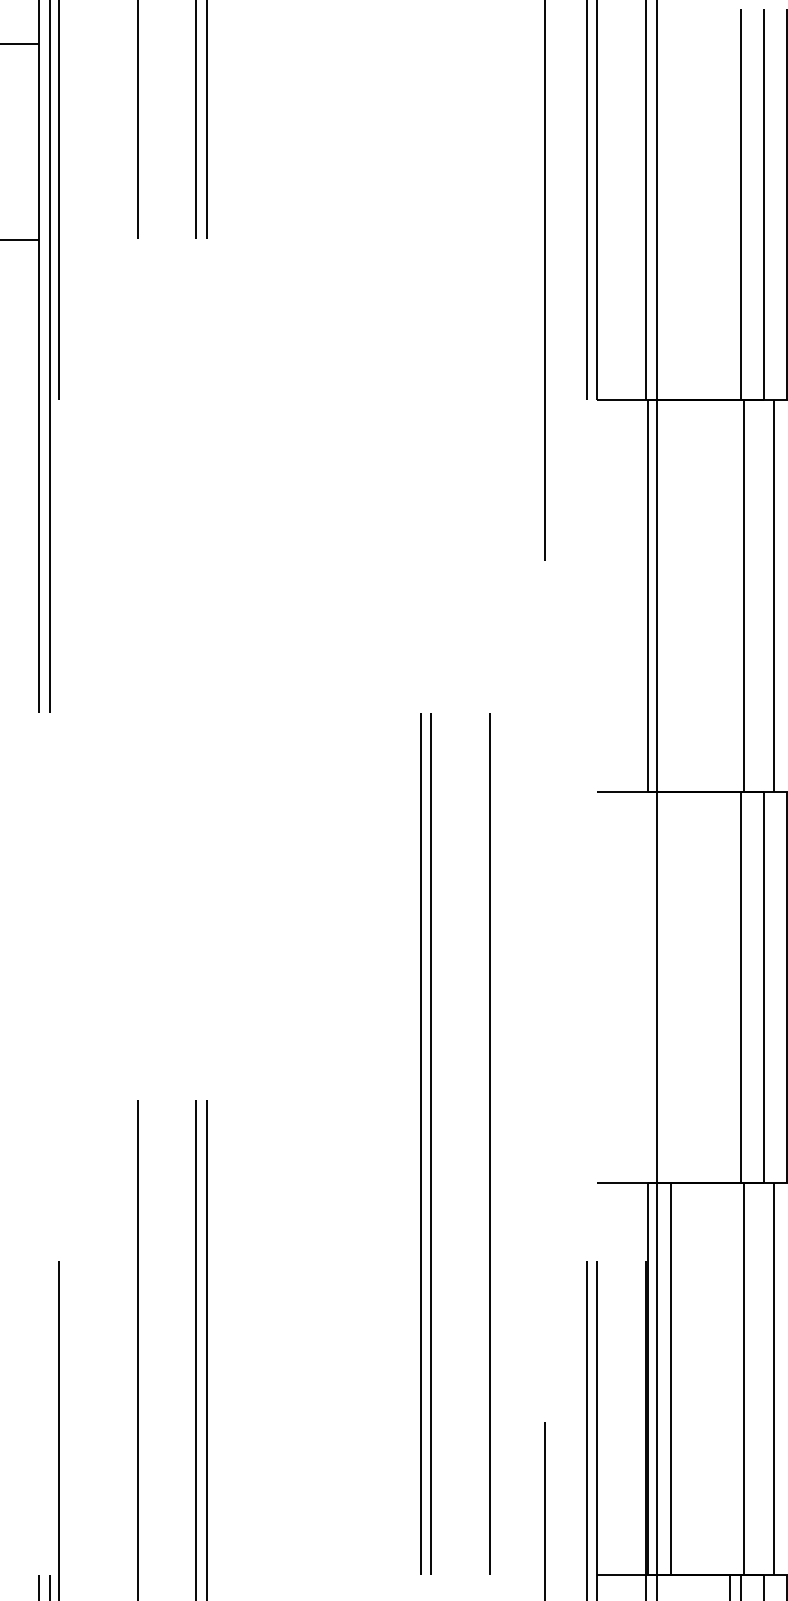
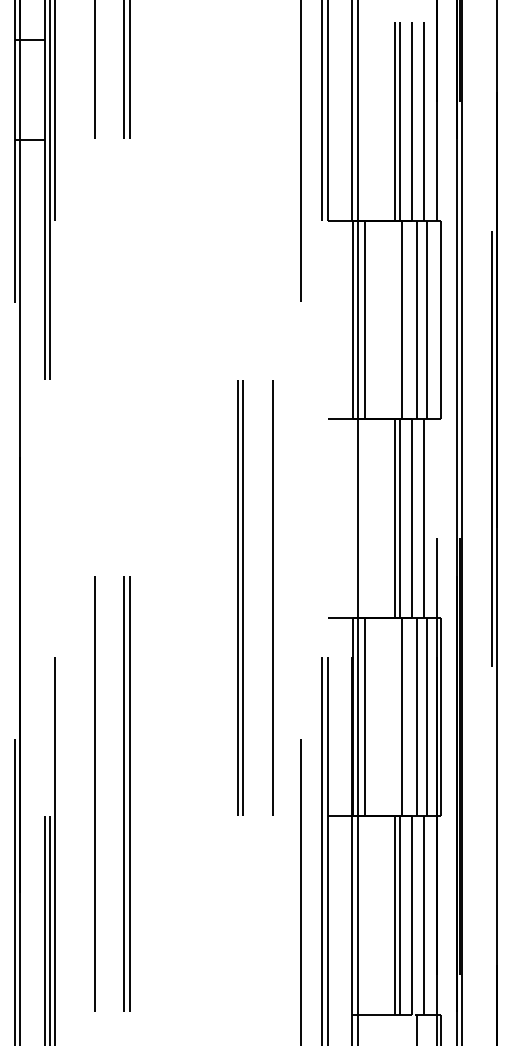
line: (729, 204) -> (394, 121), added
line: (672, 594) -> (365, 319), added
line: (729, 987) -> (394, 518), added

